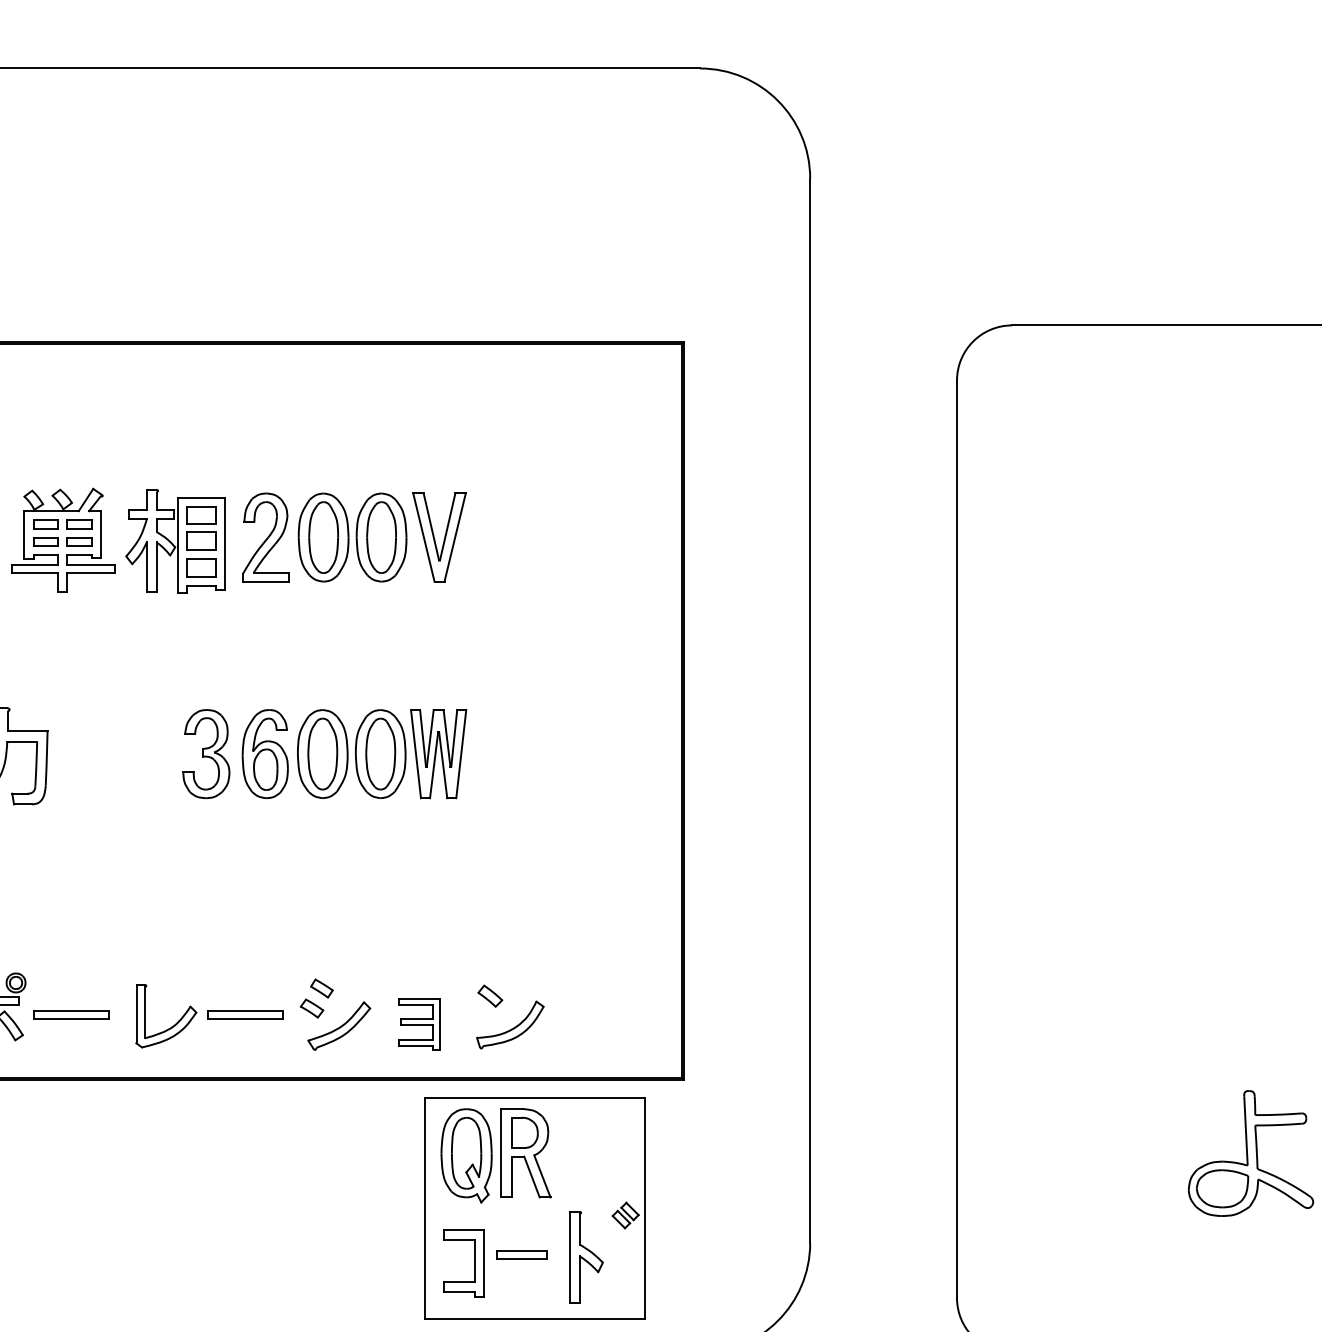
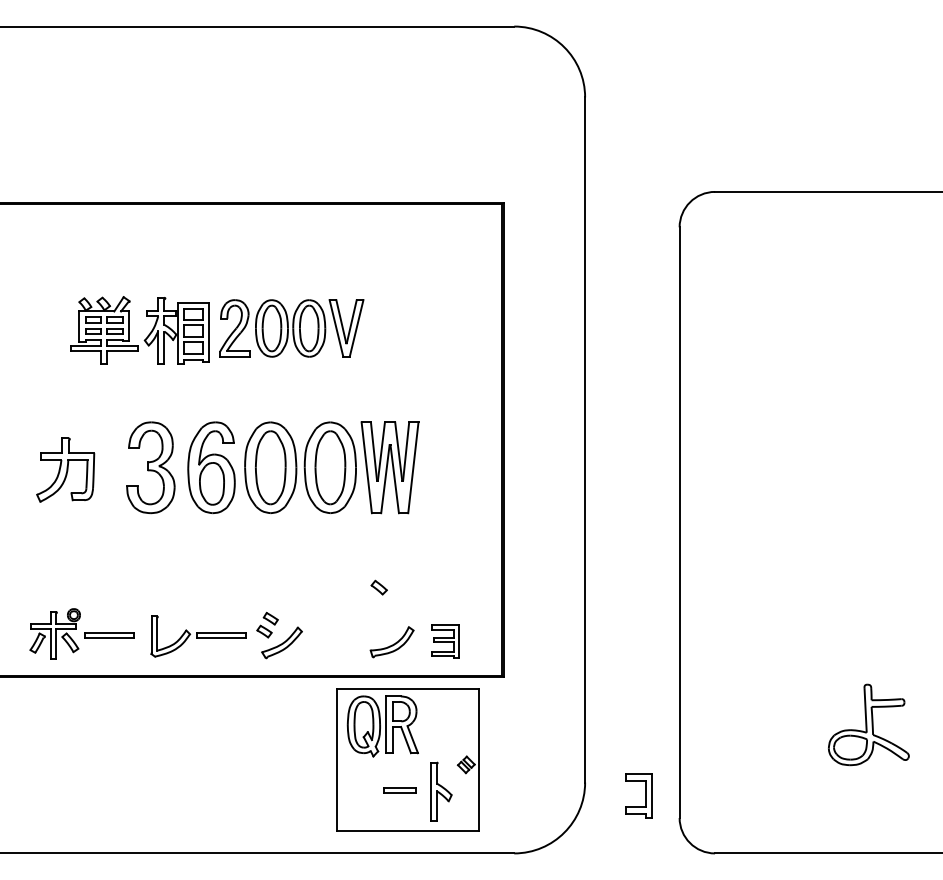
part: (324, 753) -> (272, 467), size x1.6
part: (489, 995) -> (378, 587), moved
part: (419, 1023) -> (445, 641), moved
part: (473, 1263) -> (645, 795), moved

